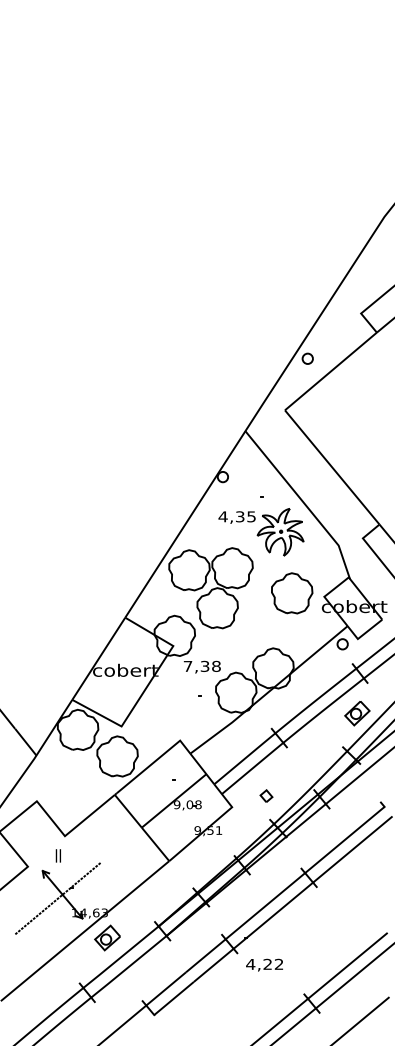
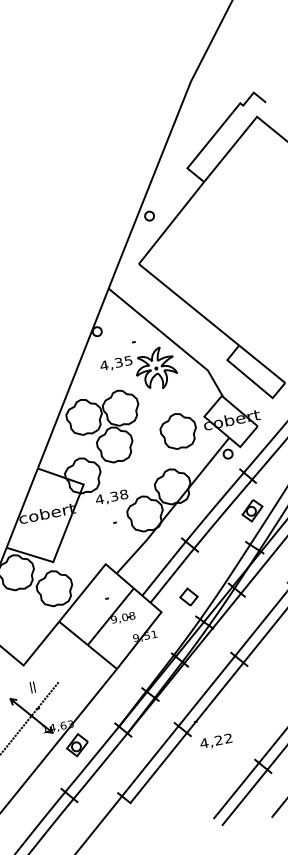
part: (292, 593) -> (178, 431), moved
text: (187, 666) -> (99, 499), 7,38 -> 4,38
part: (266, 795) -> (188, 596), size x1.67
text: (57, 855) -> (31, 687), moved

